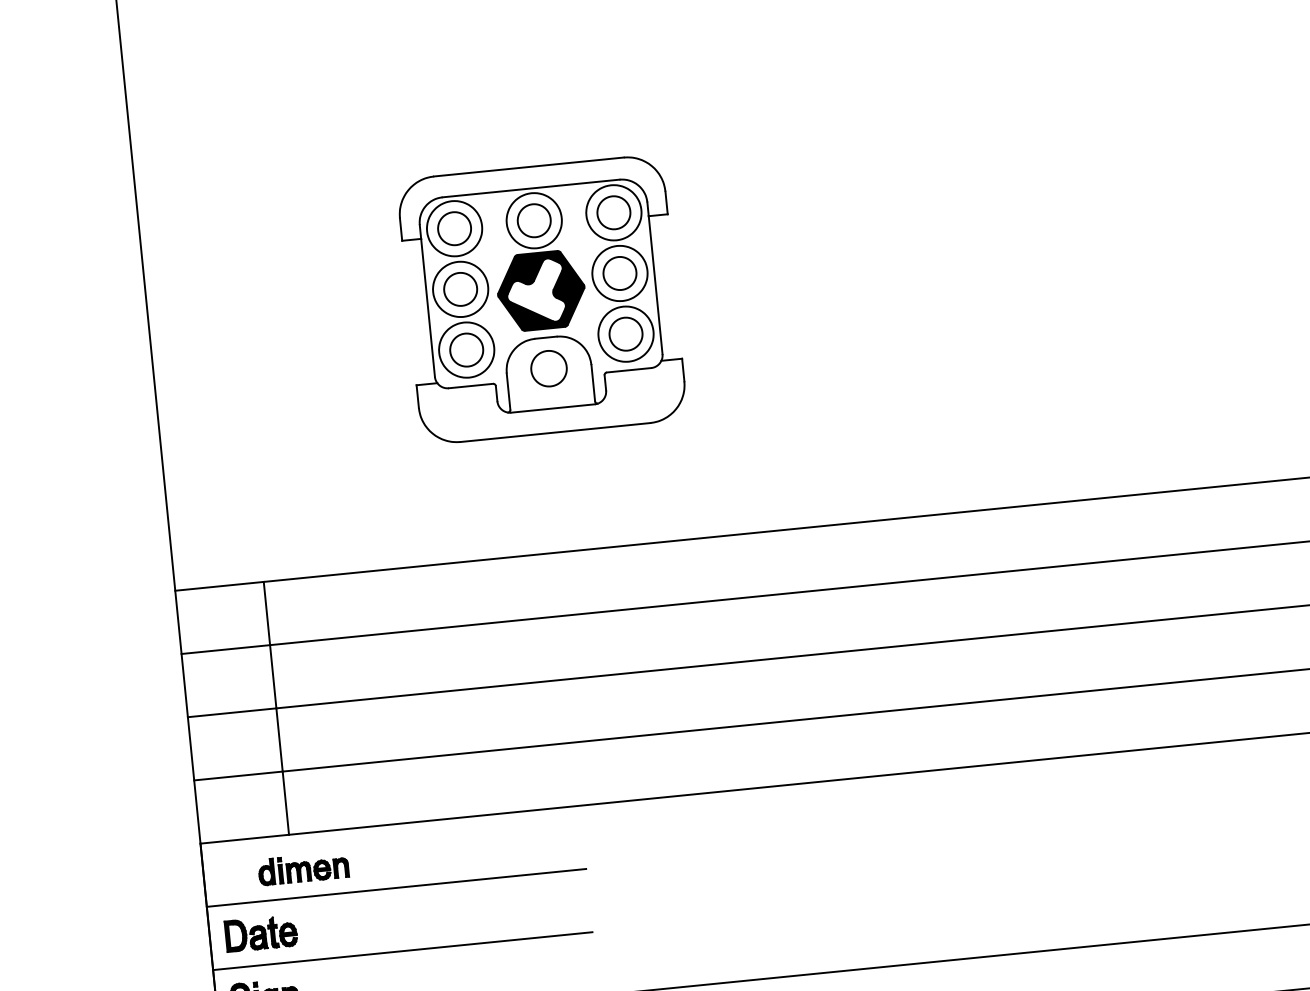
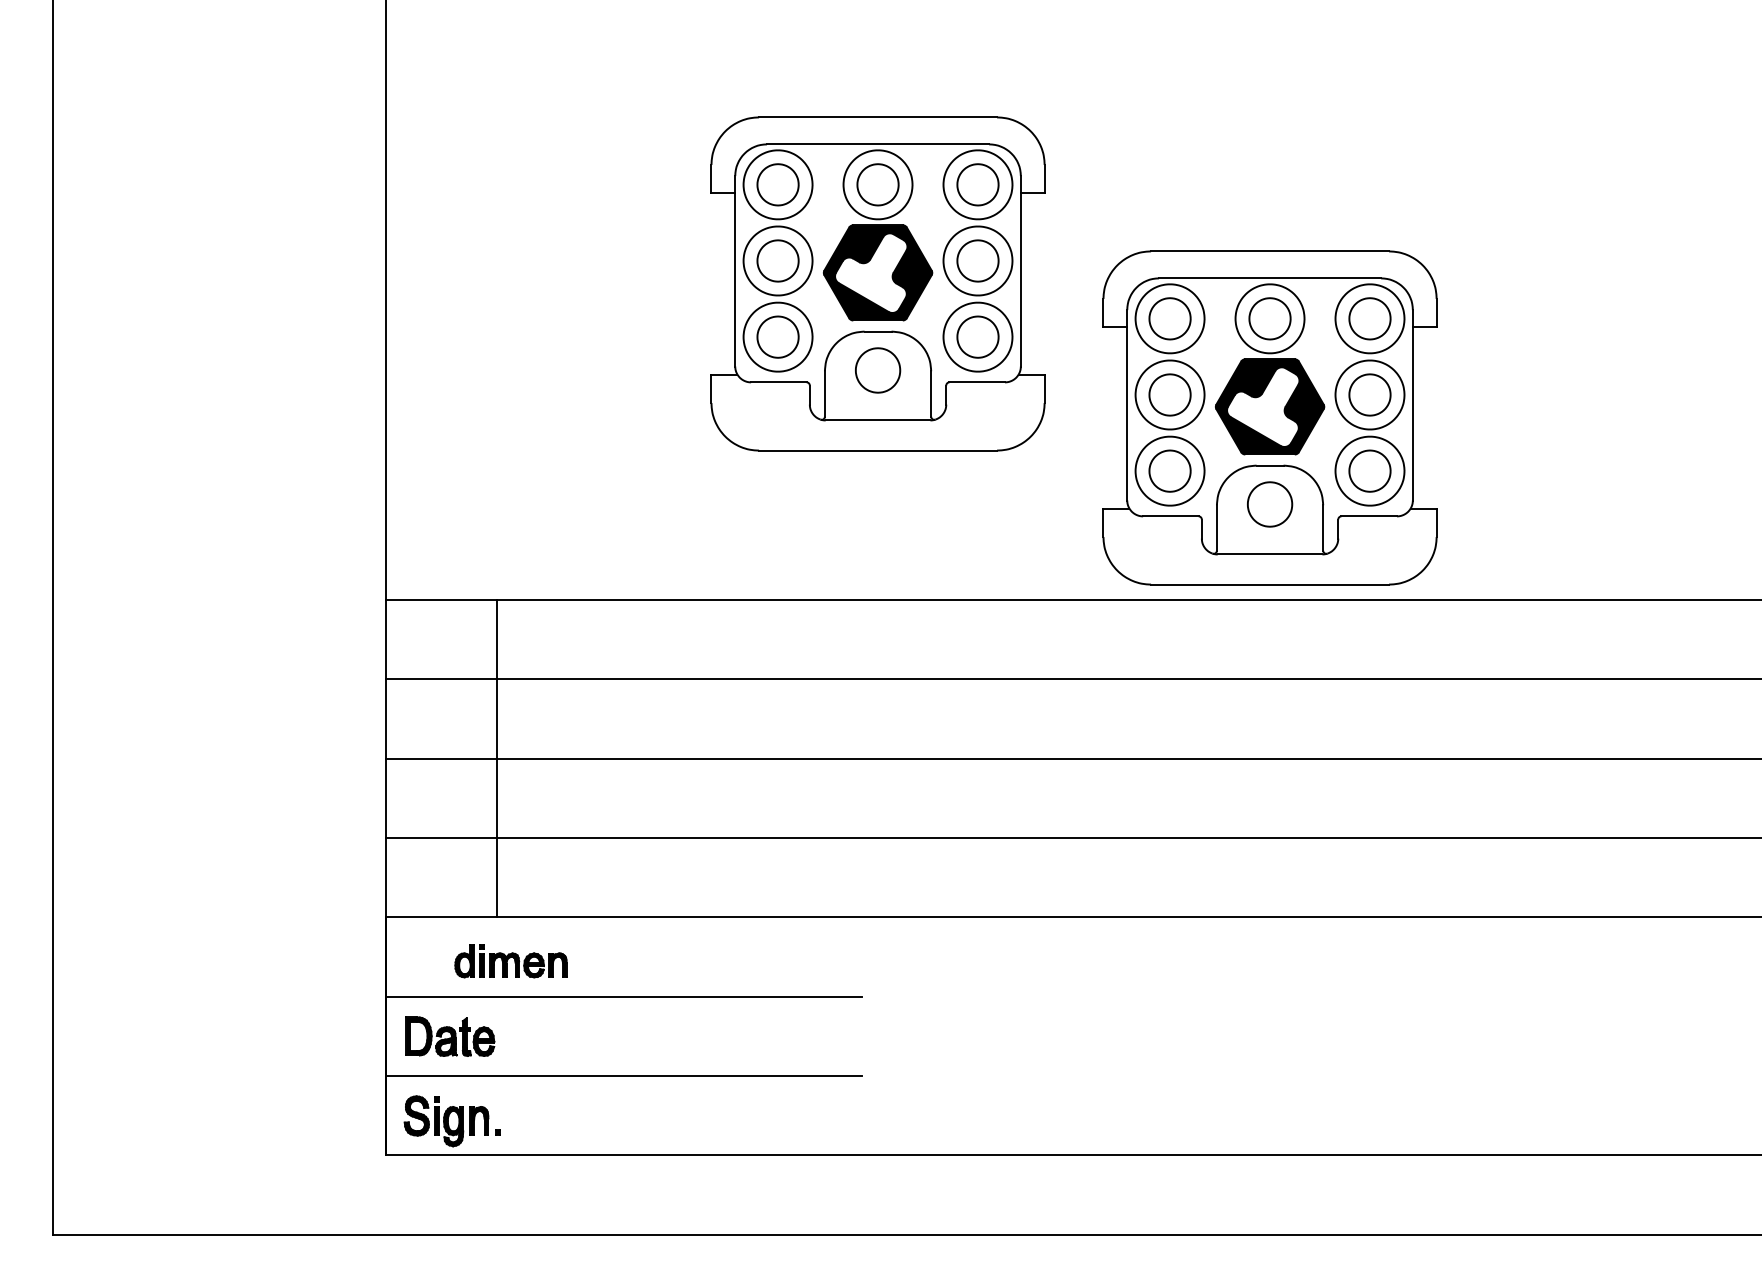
part: (864, 375) -> (1269, 417), added

